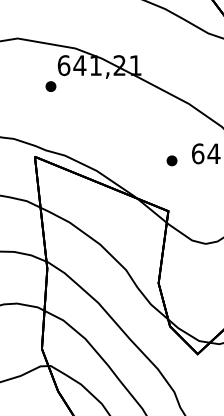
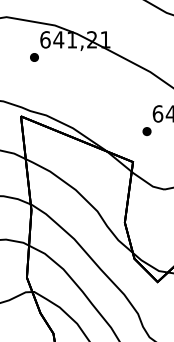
part: (171, 160) -> (146, 131), moved

